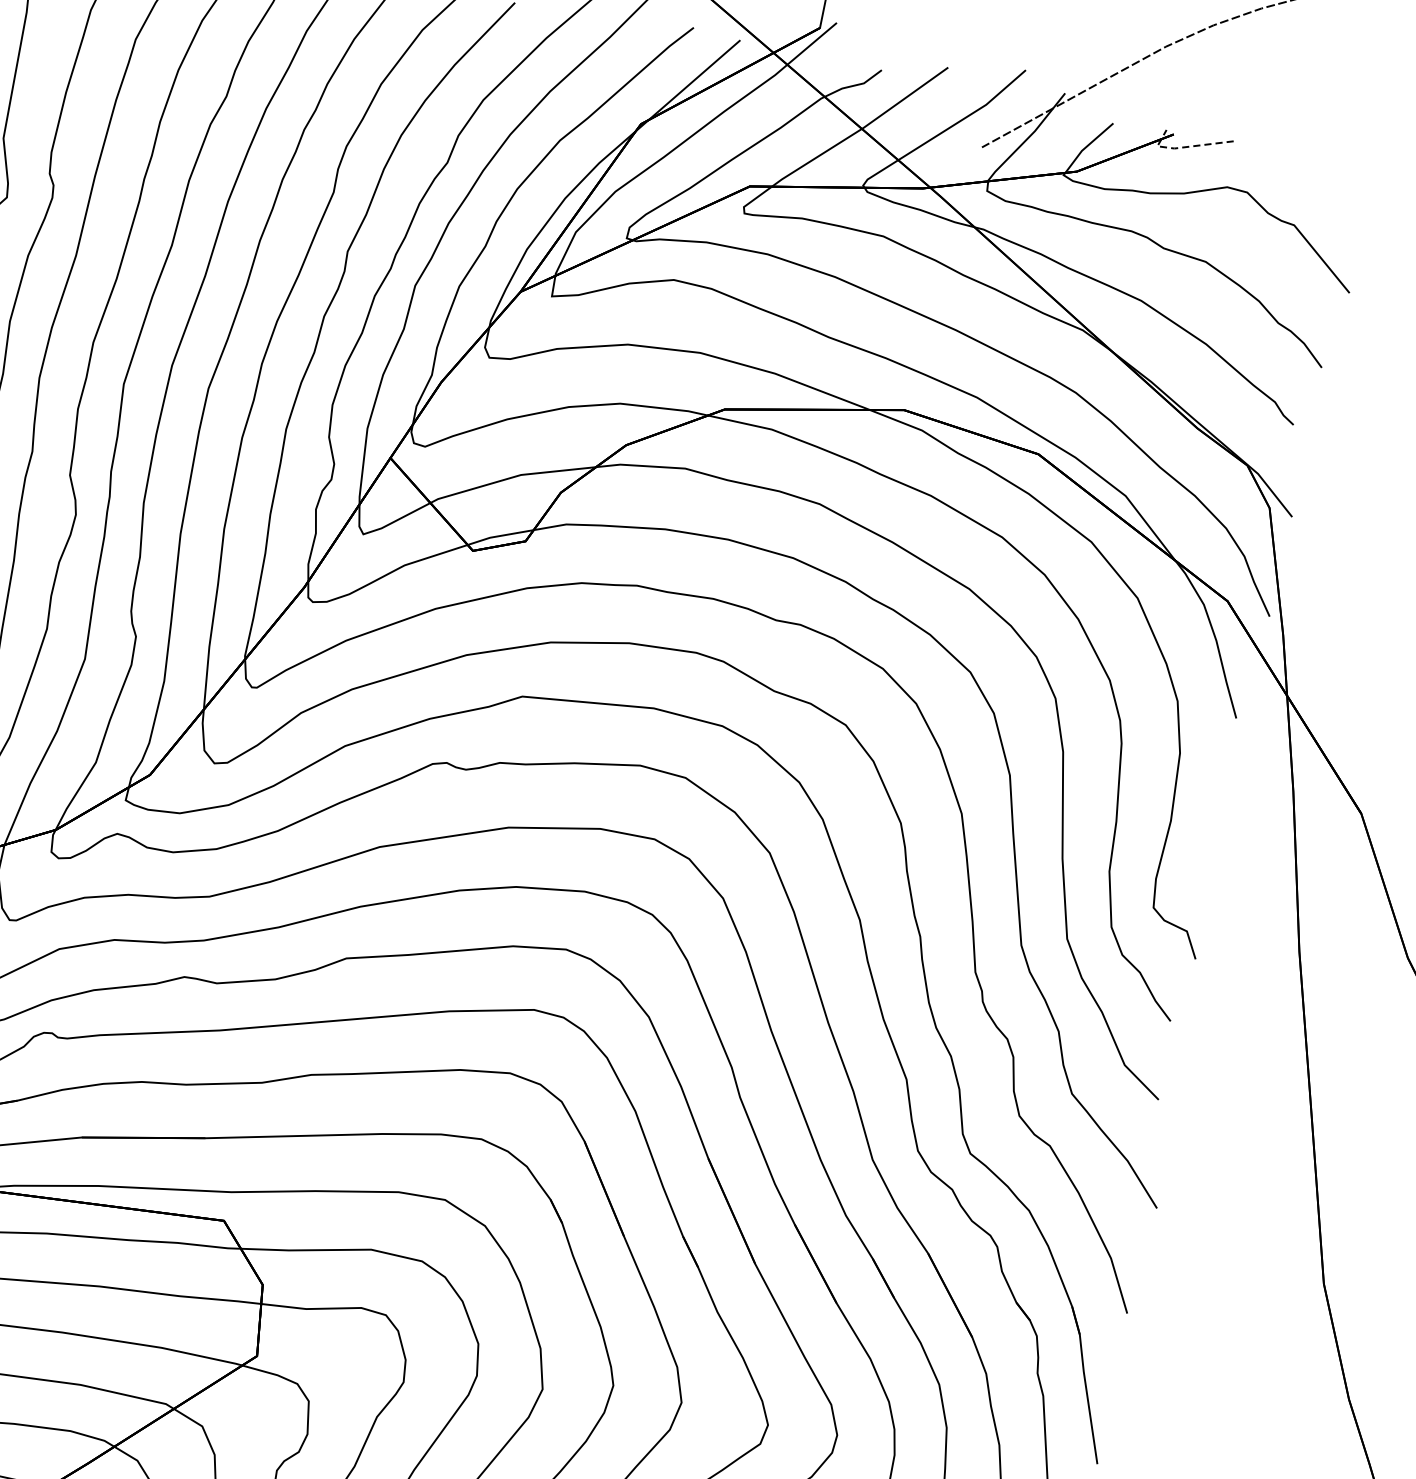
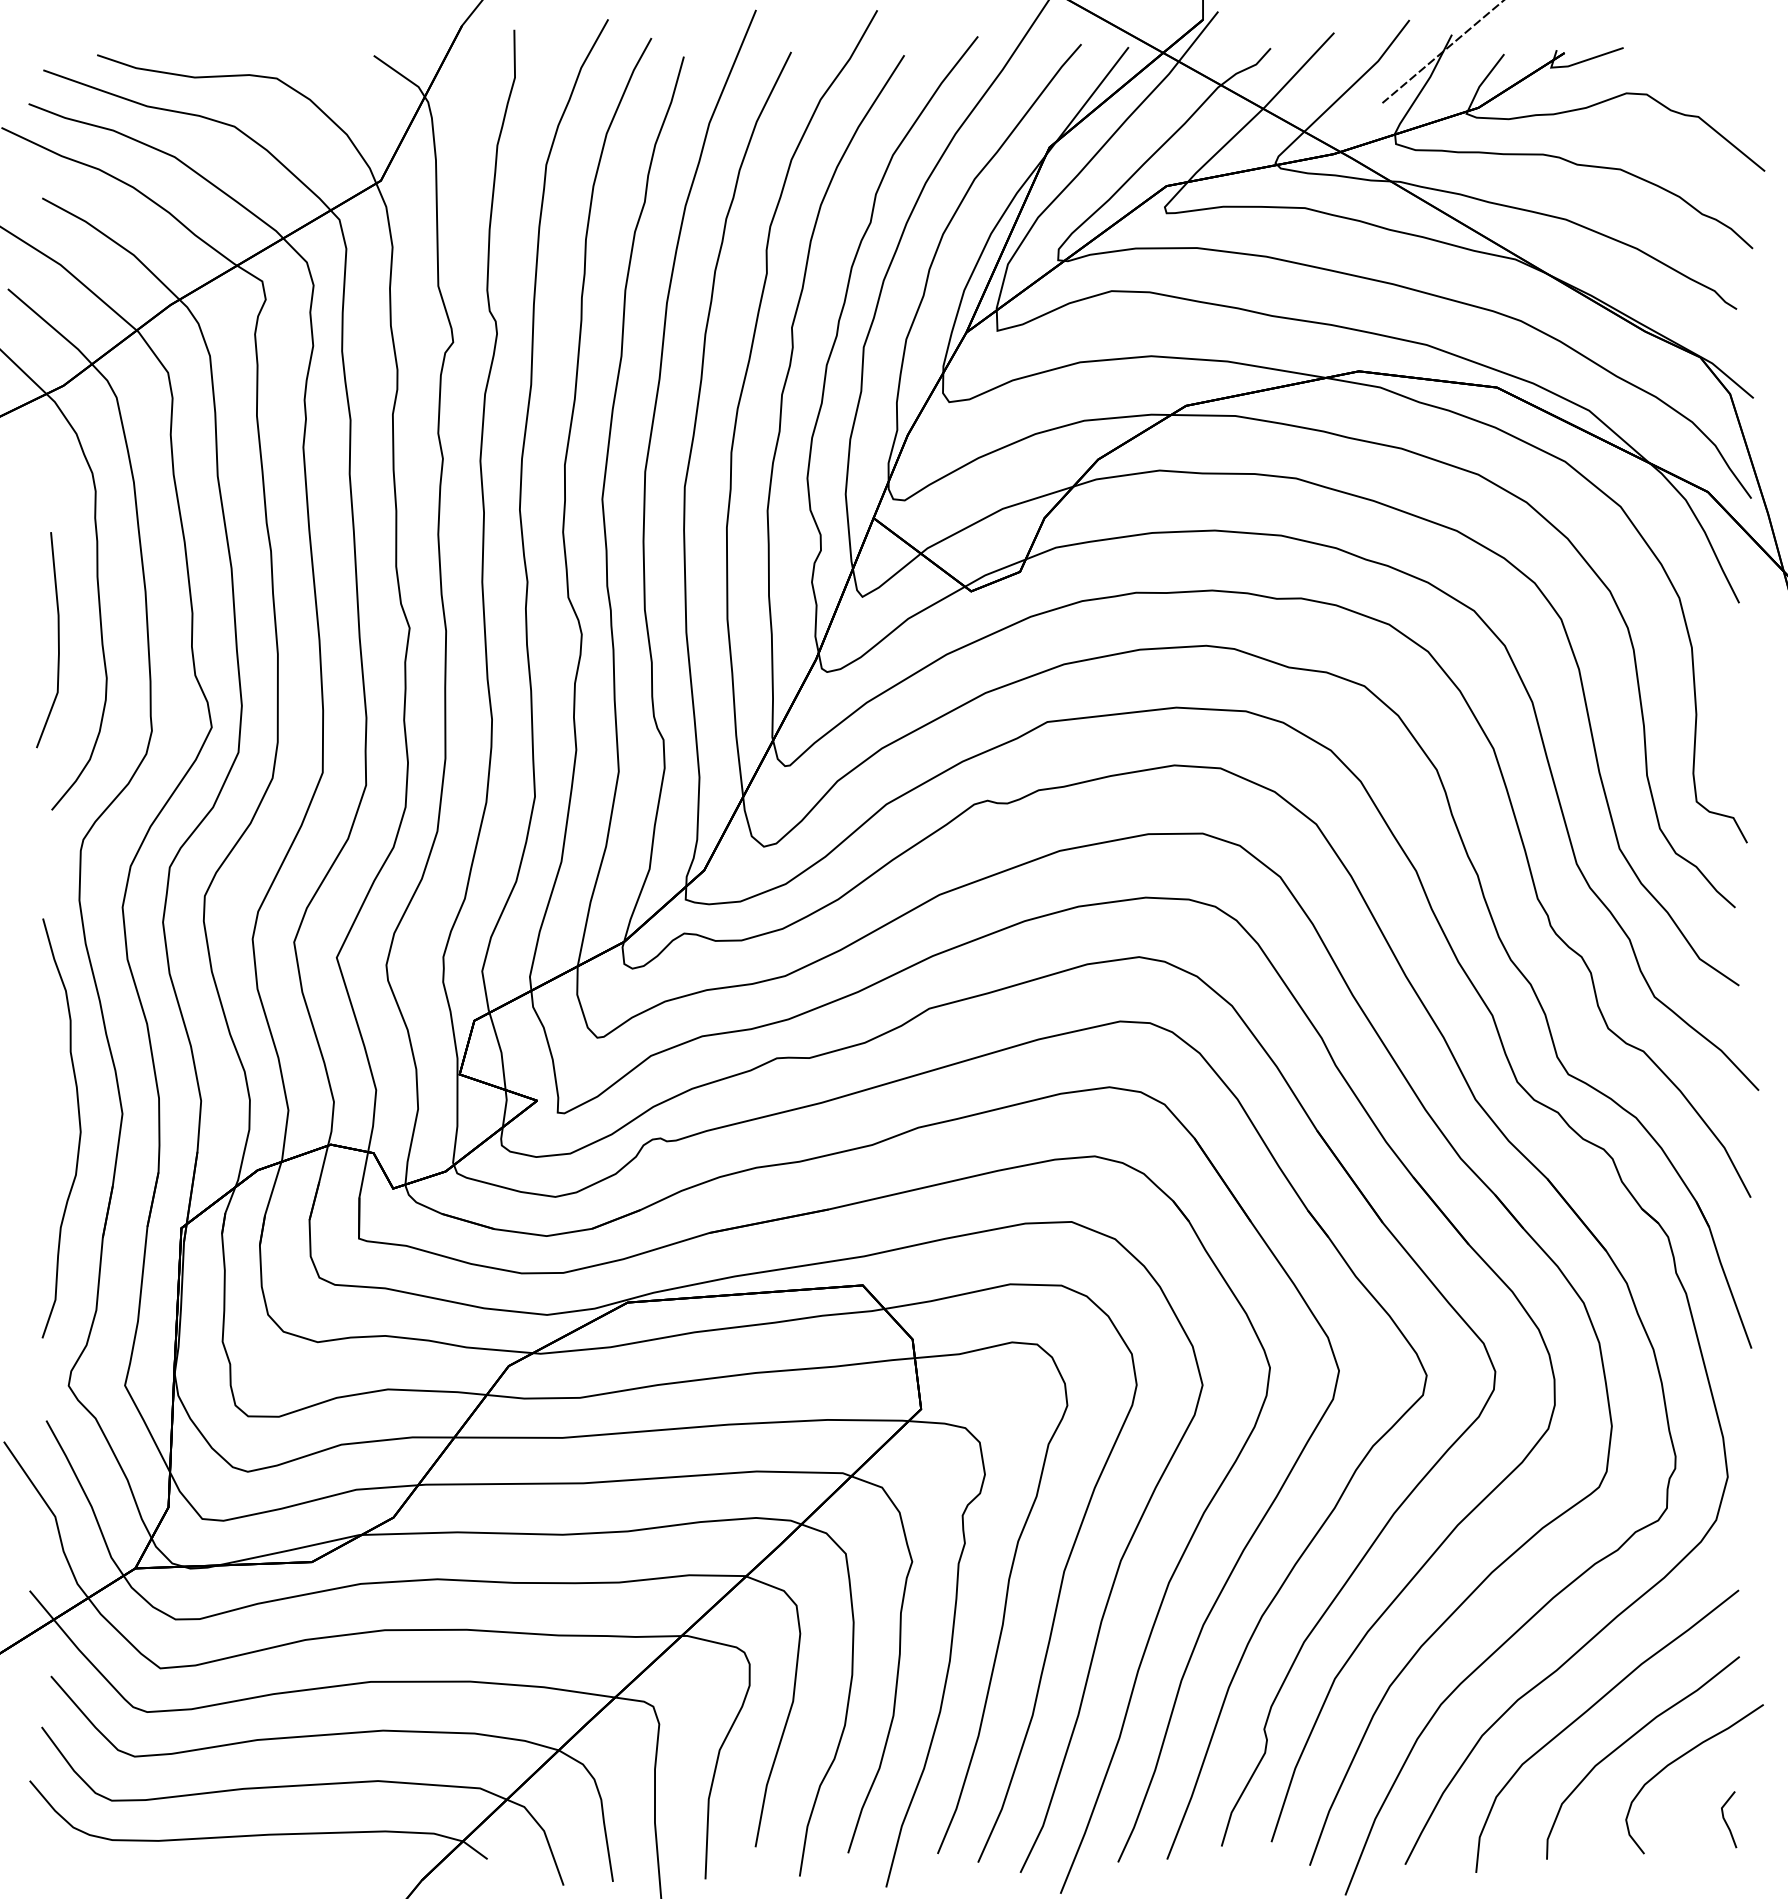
line: (1184, 147) -> (1577, 63), dashed -> solid

